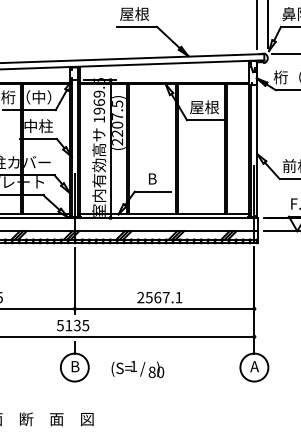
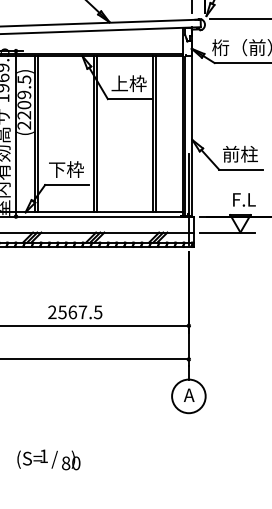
text: (204, 107) -> (128, 83), 屋根 -> 上枠
text: (117, 116) -> (24, 94), (2207.5) -> (2209.5)
text: (152, 178) -> (66, 169), B -> 下枠
text: (178, 297) -> (97, 312), 2567.1 -> 2567.5
text: (137, 369) -> (48, 459), moved

